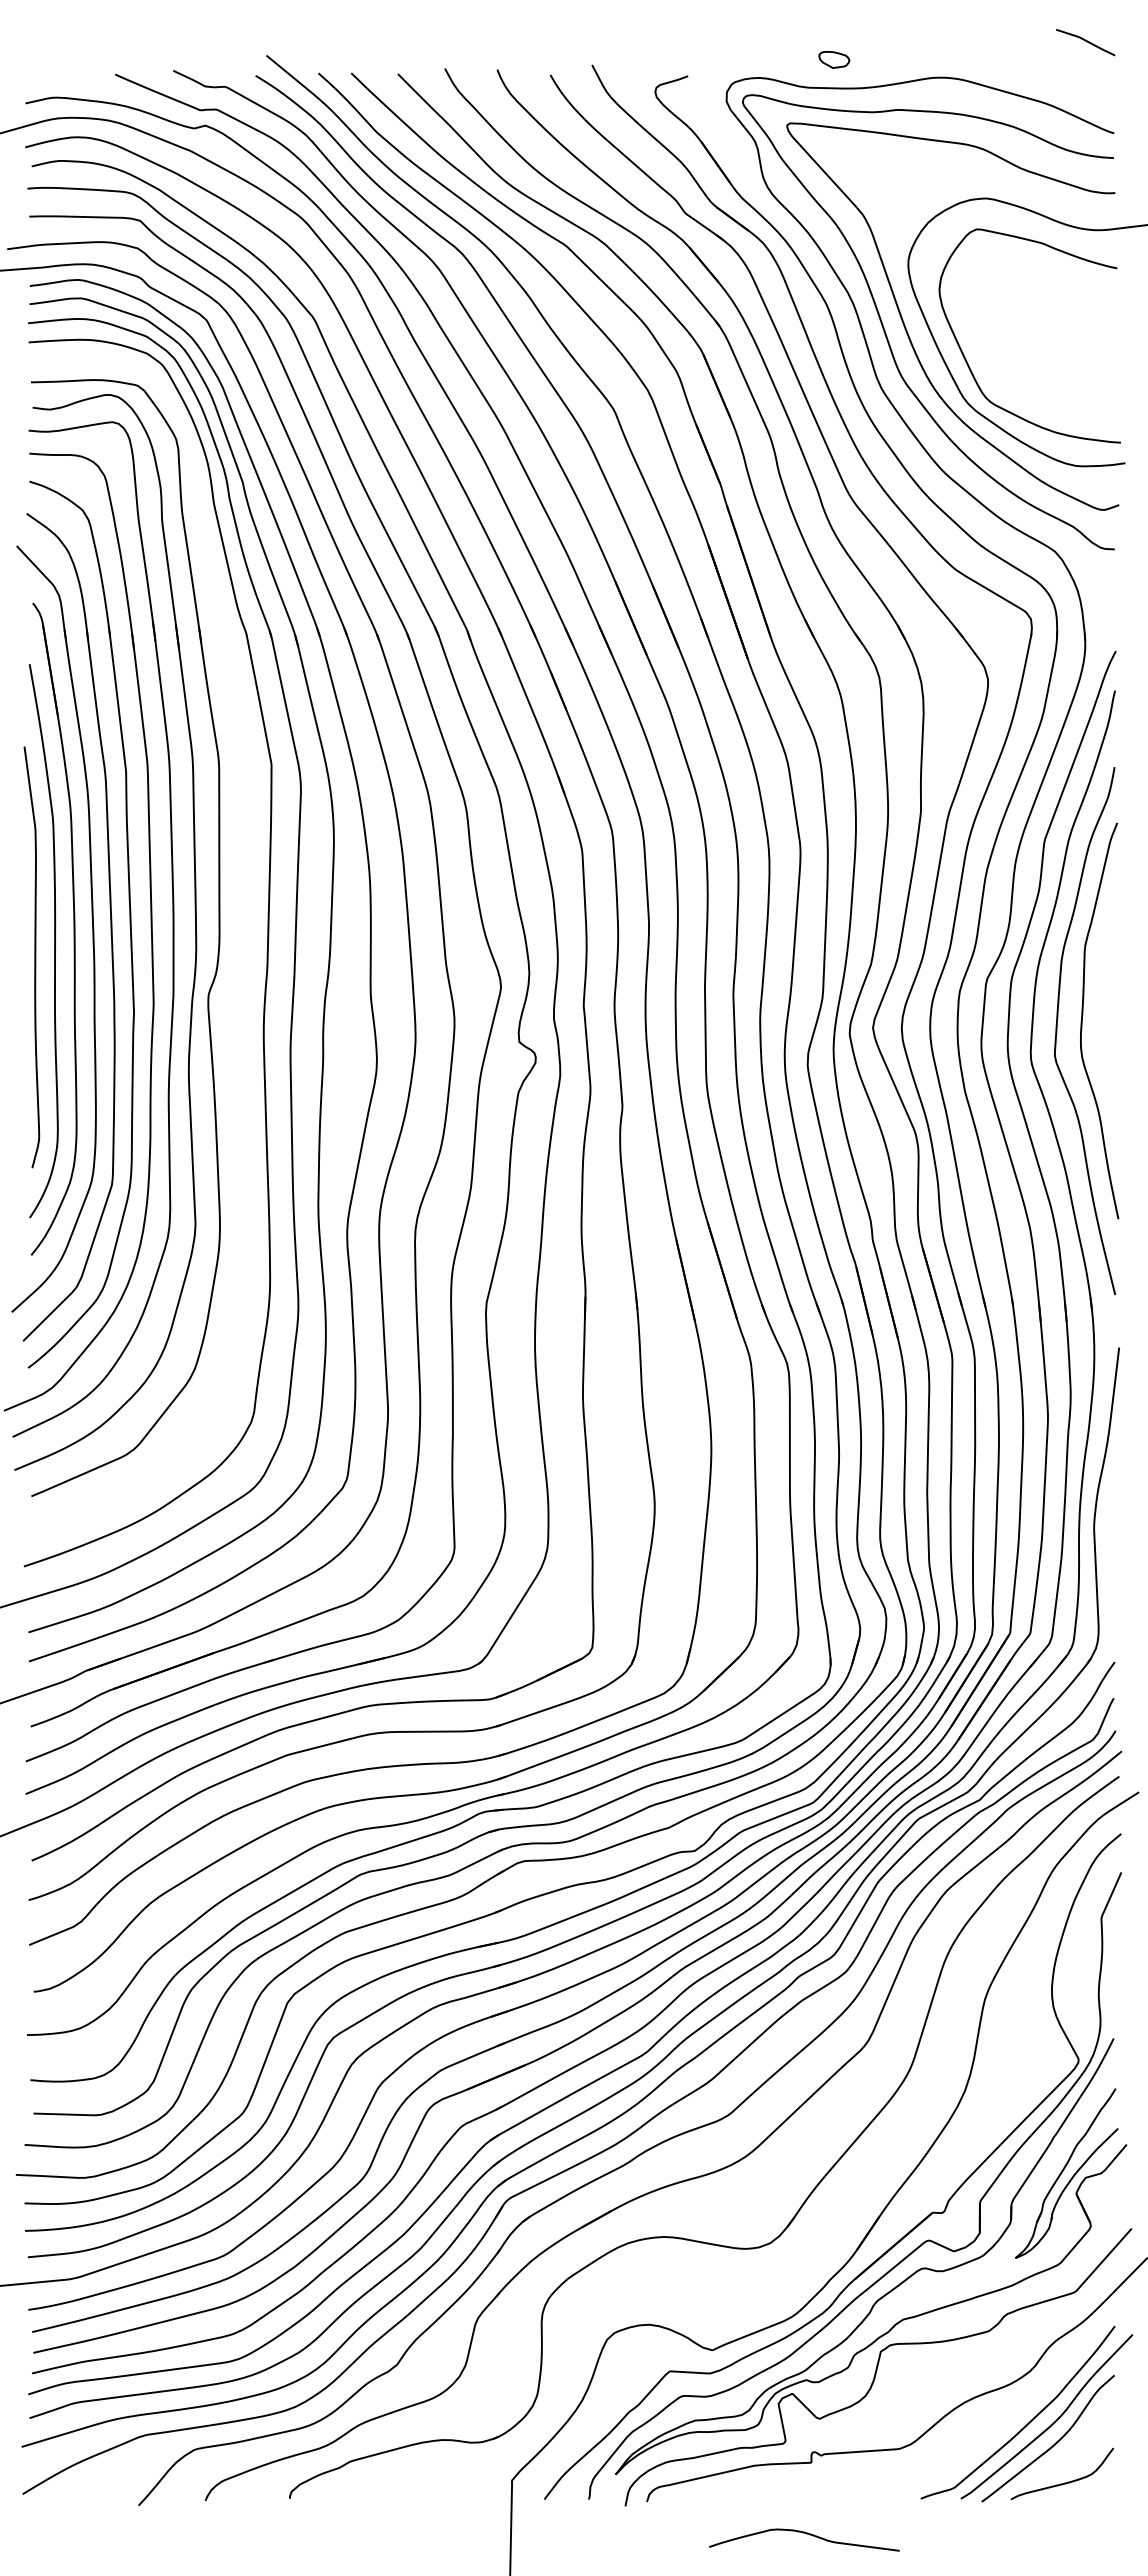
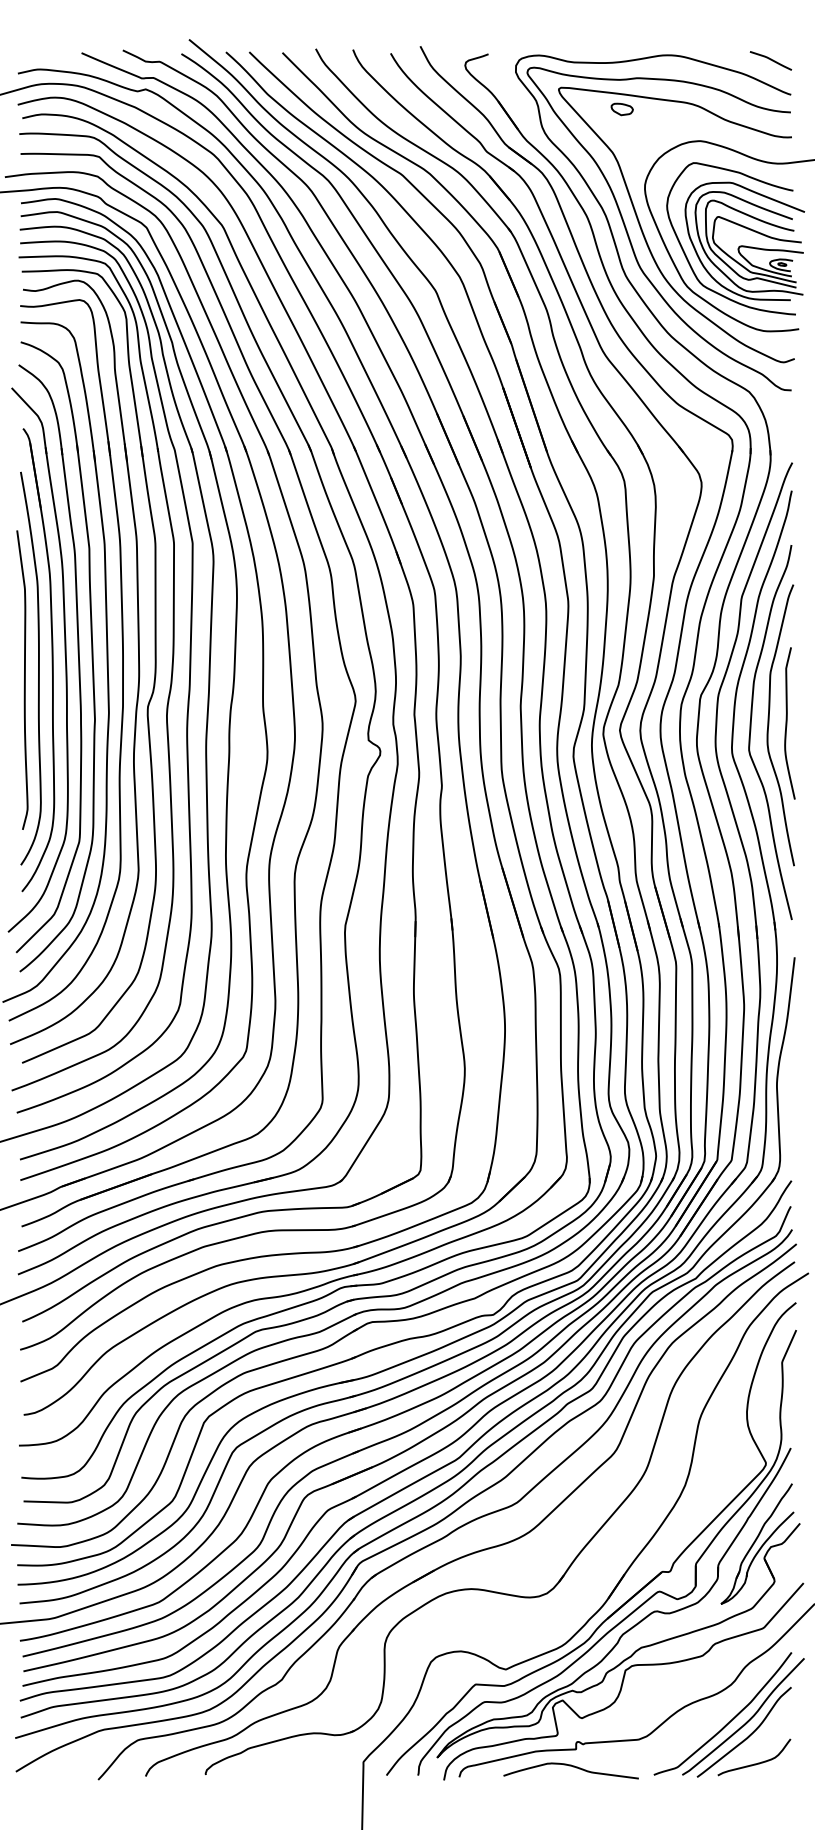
curve: (1085, 41) -> (770, 60), moved
part: (834, 59) -> (622, 109), moved
part: (1047, 345) -> (743, 245), added
part: (240, 959) -> (170, 681), added
curve: (1108, 1018) -> (787, 723), added
curve: (806, 2534) -> (572, 1767), moved

